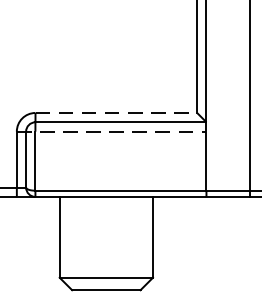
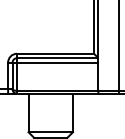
line: (116, 112) -> (55, 53), dashed -> solid
line: (112, 131) -> (53, 62), dashed -> solid

